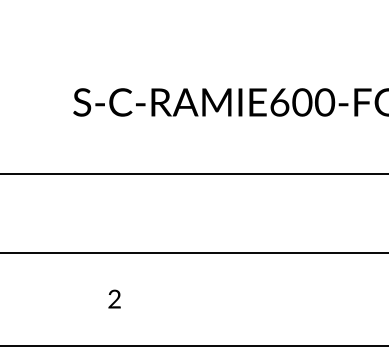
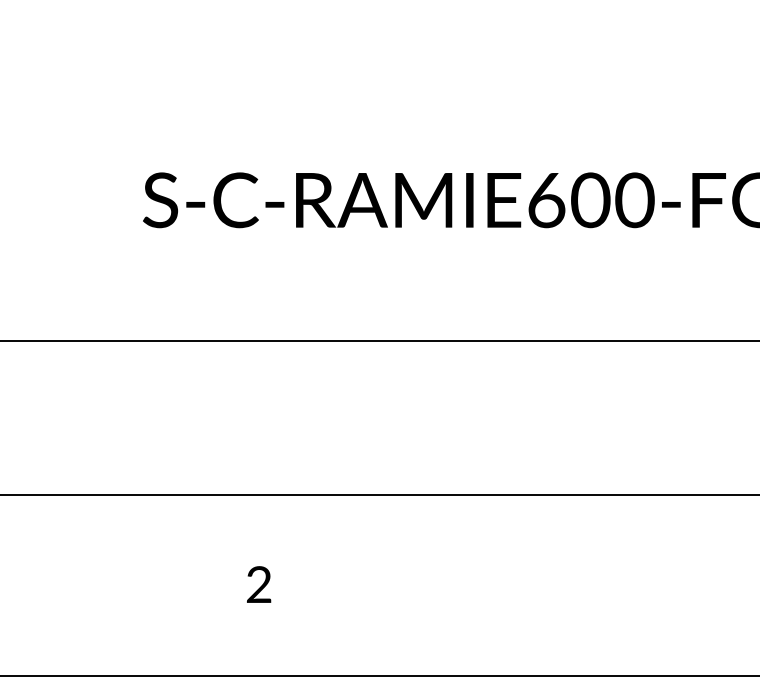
text: (114, 298) -> (258, 583), moved

